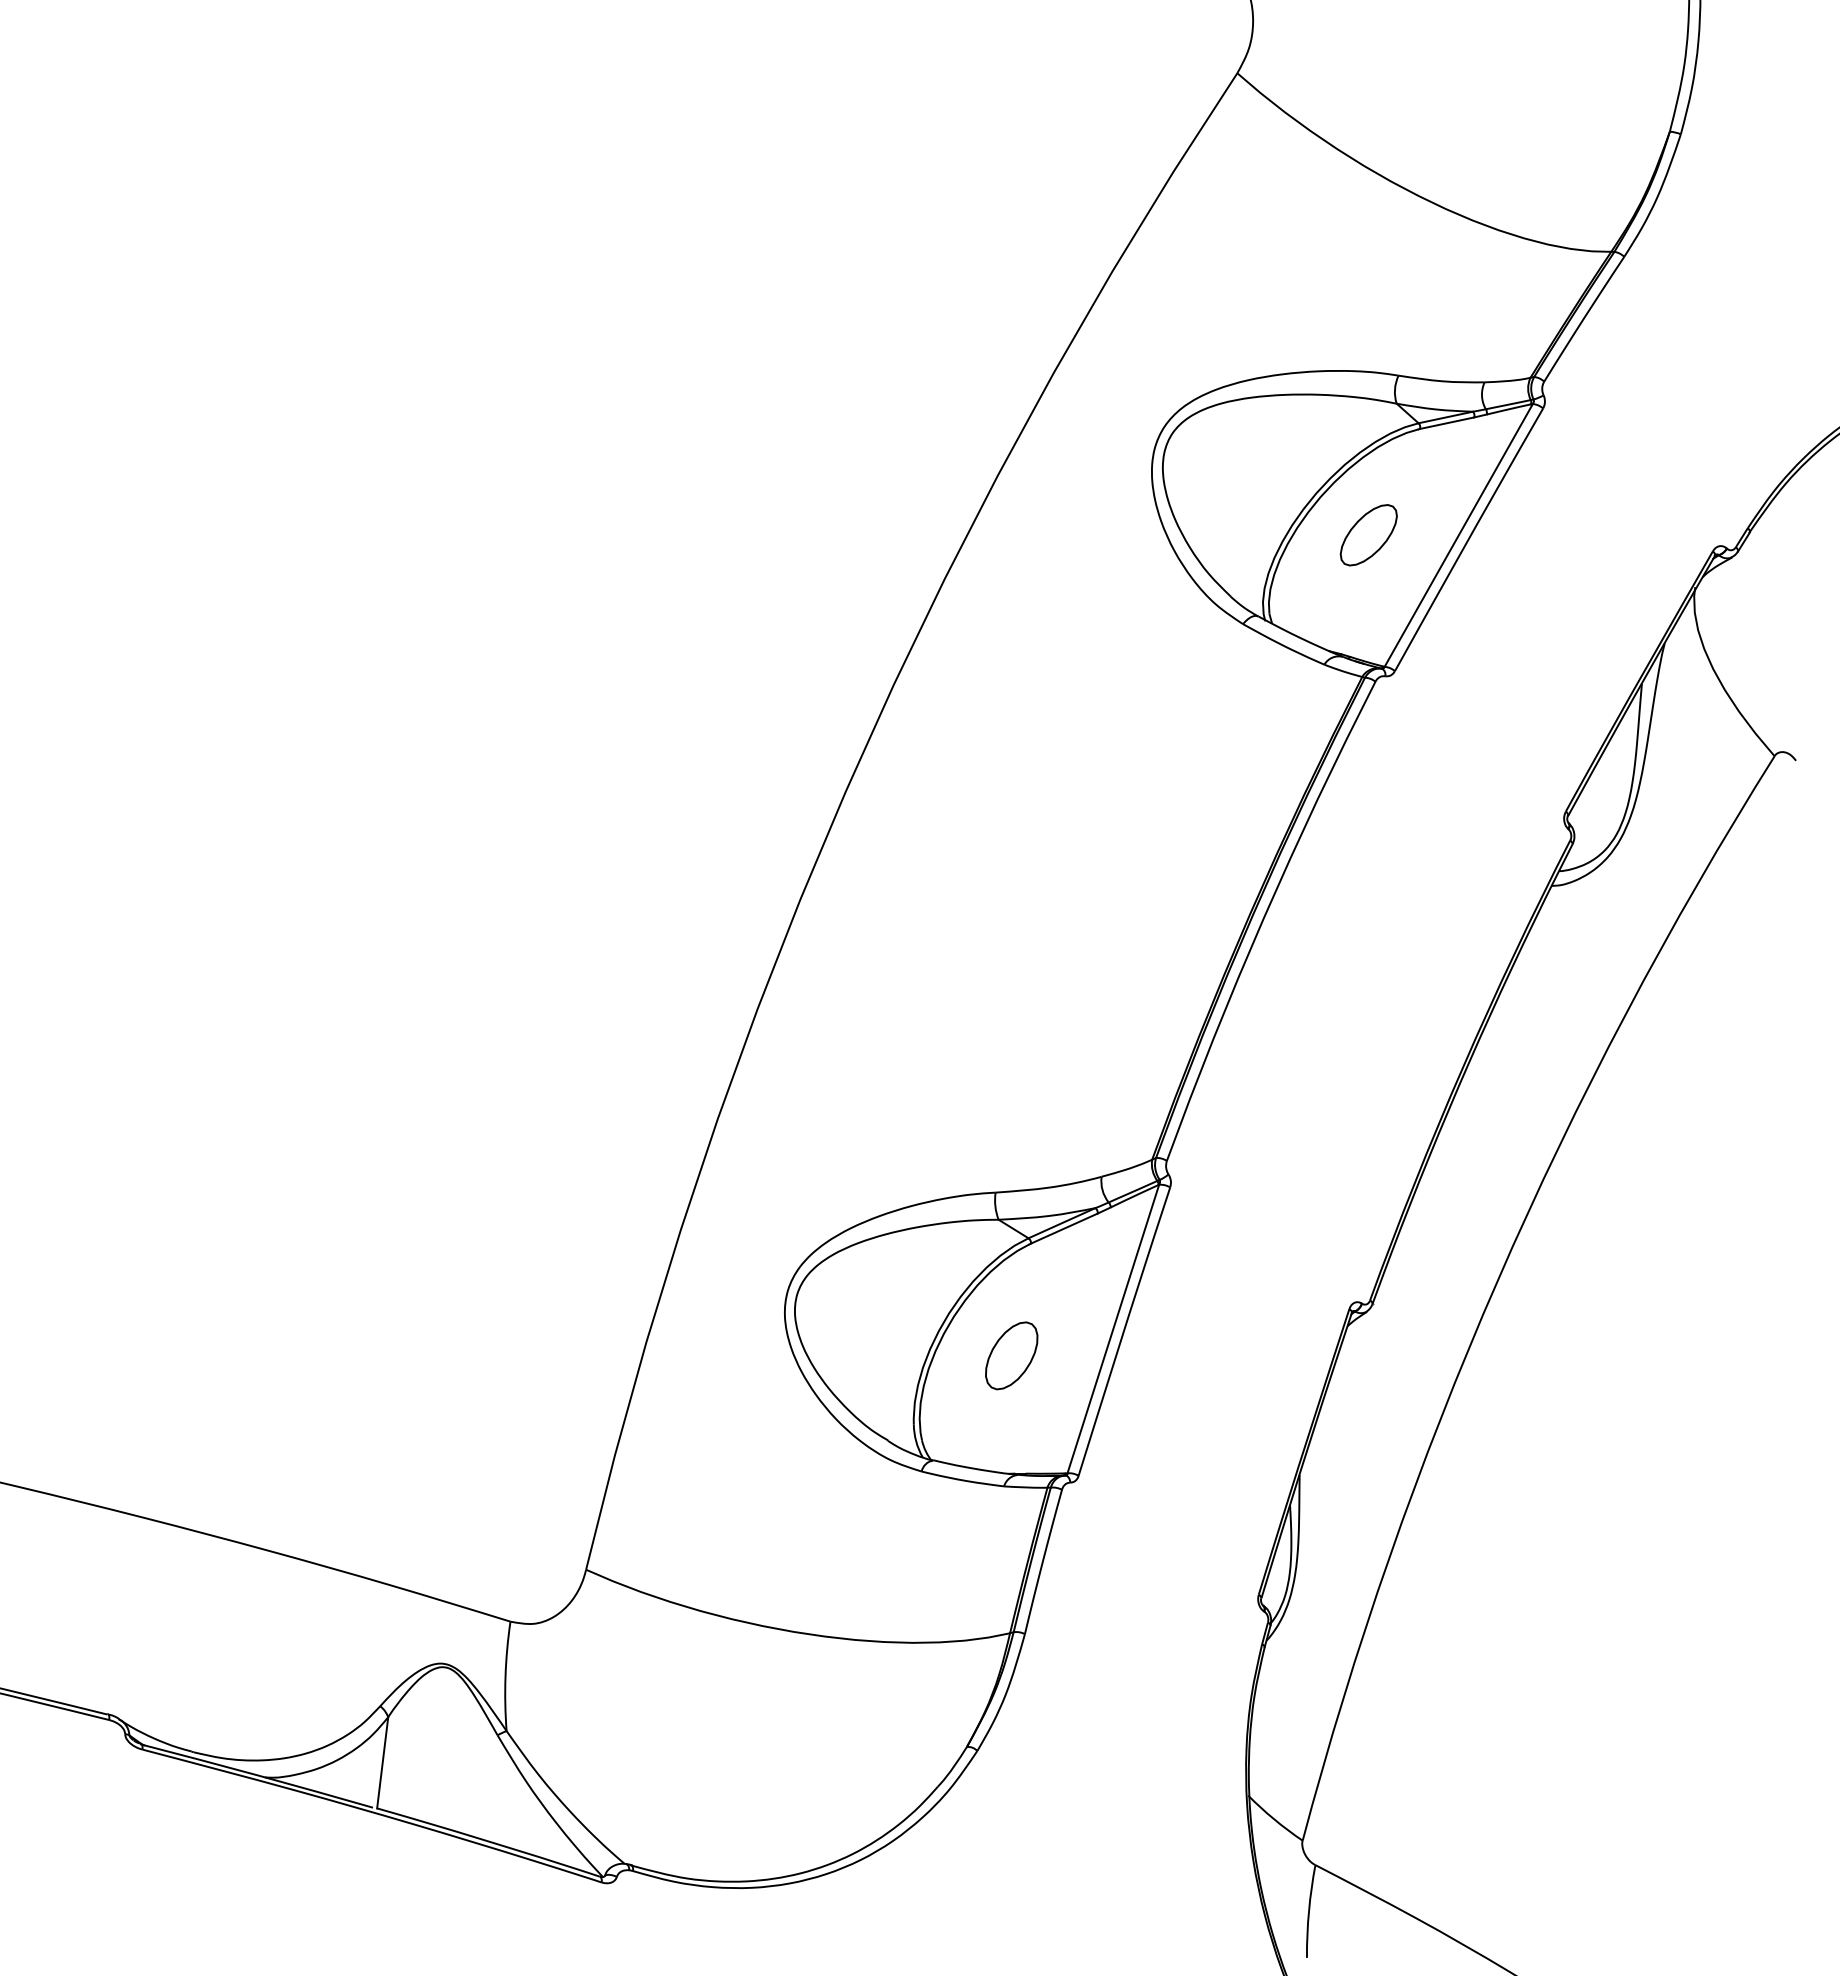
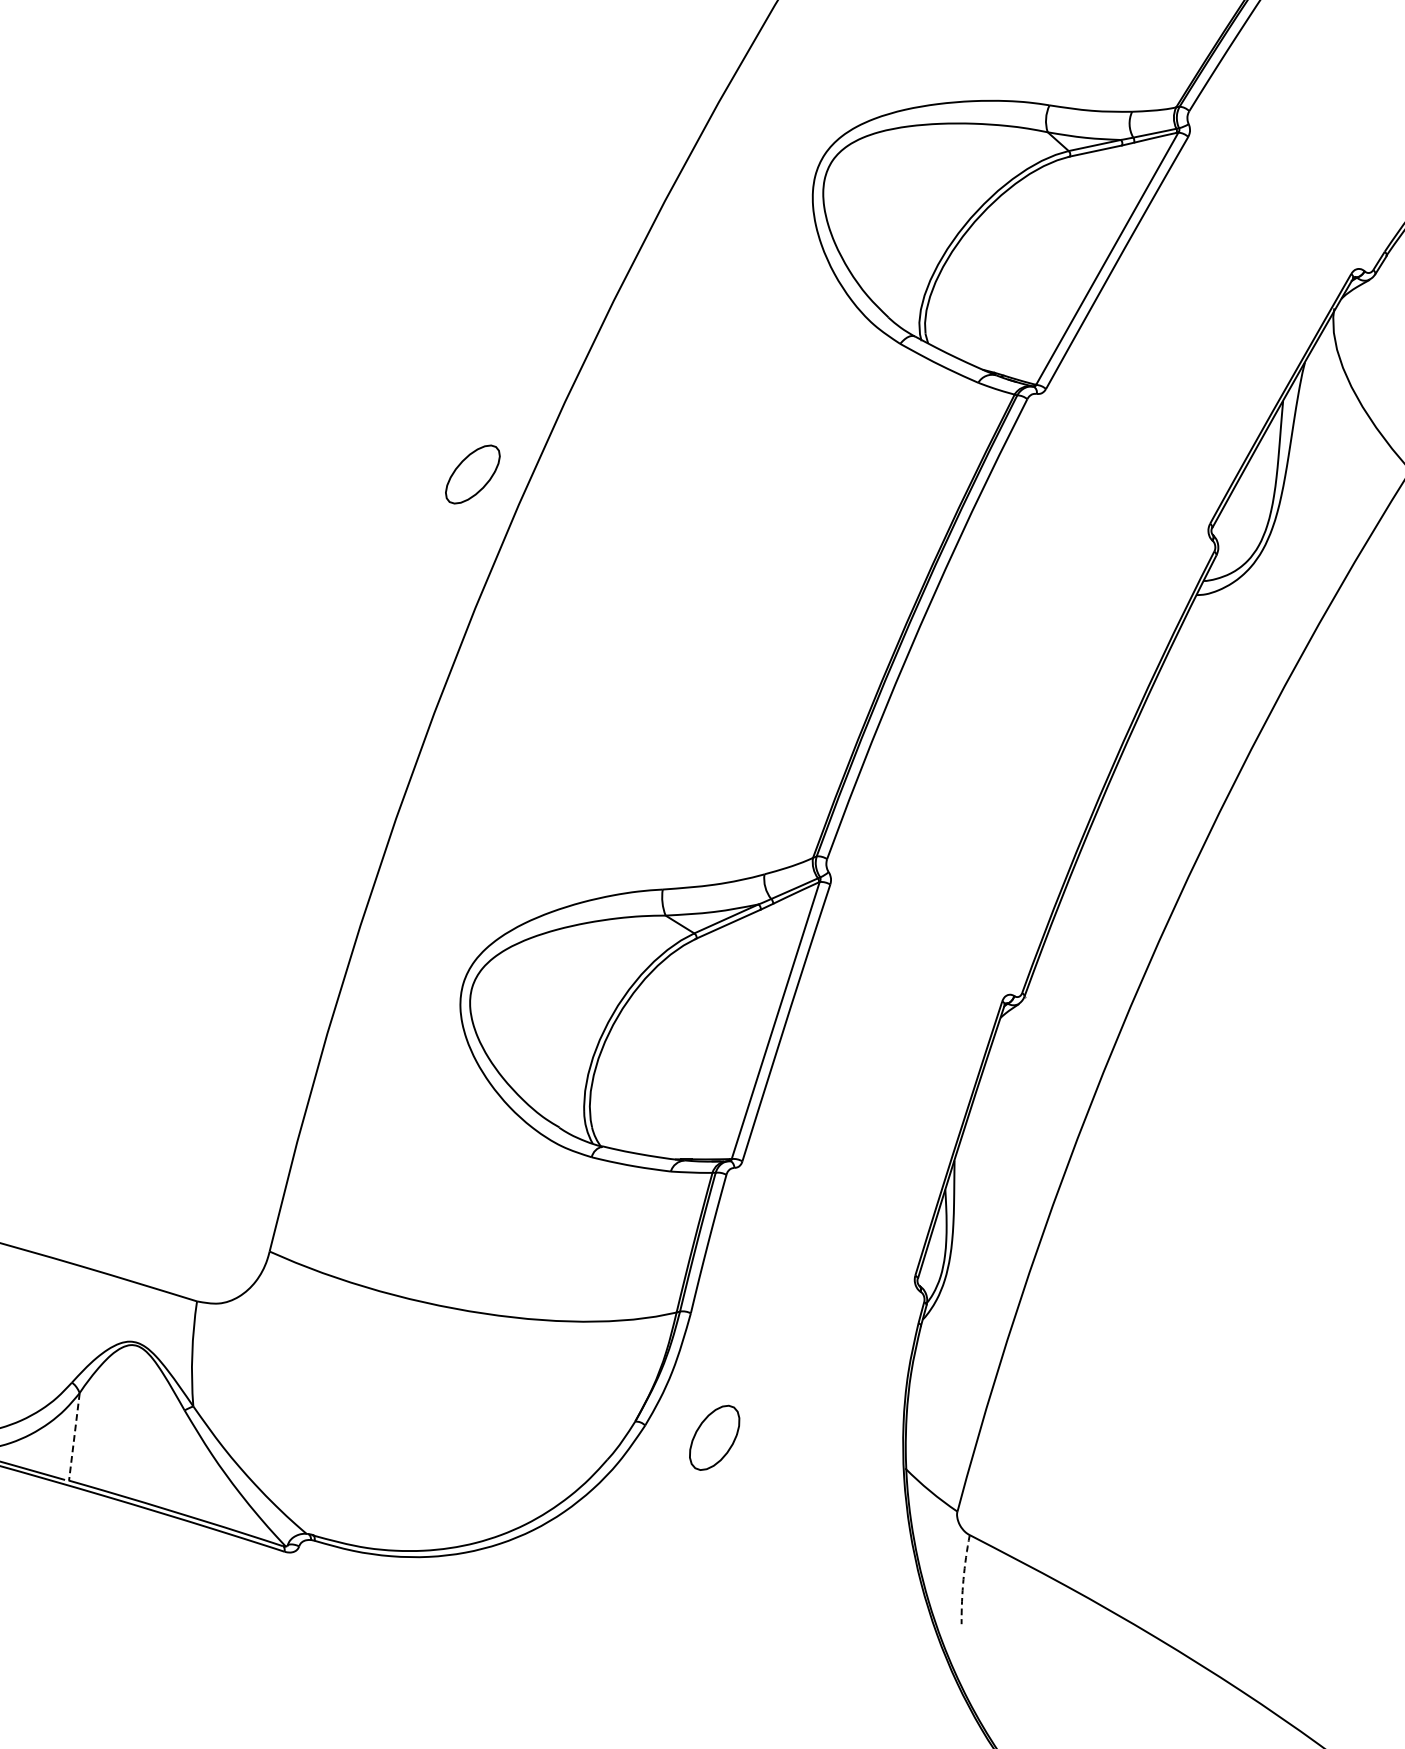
part: (1368, 535) -> (472, 474), moved
part: (1011, 1355) -> (714, 1437), moved
line: (382, 1762) -> (74, 1436), solid -> dashed
arc: (1308, 1911) -> (963, 1579), solid -> dashed

